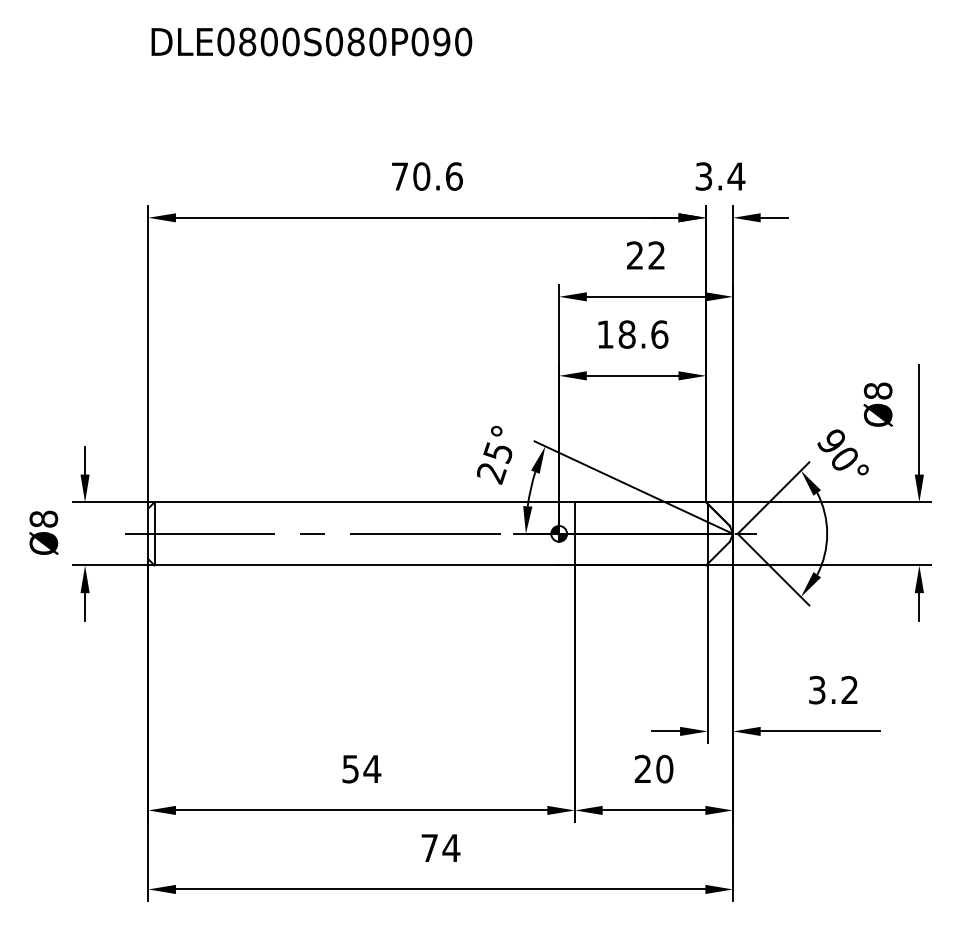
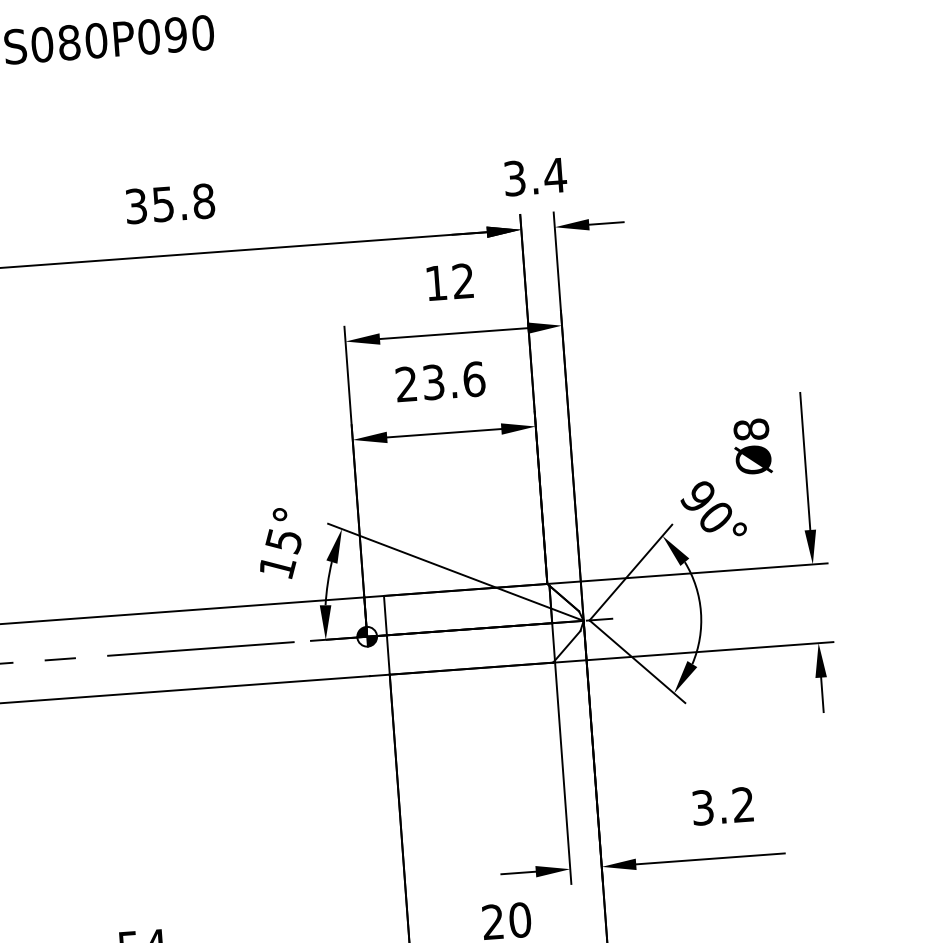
text: (426, 176) -> (169, 203), 70.6 -> 35.8
text: (634, 255) -> (435, 283), 22 -> 12
text: (616, 334) -> (420, 383), 18.6 -> 23.6
text: (491, 473) -> (277, 567), 25° -> 15°

